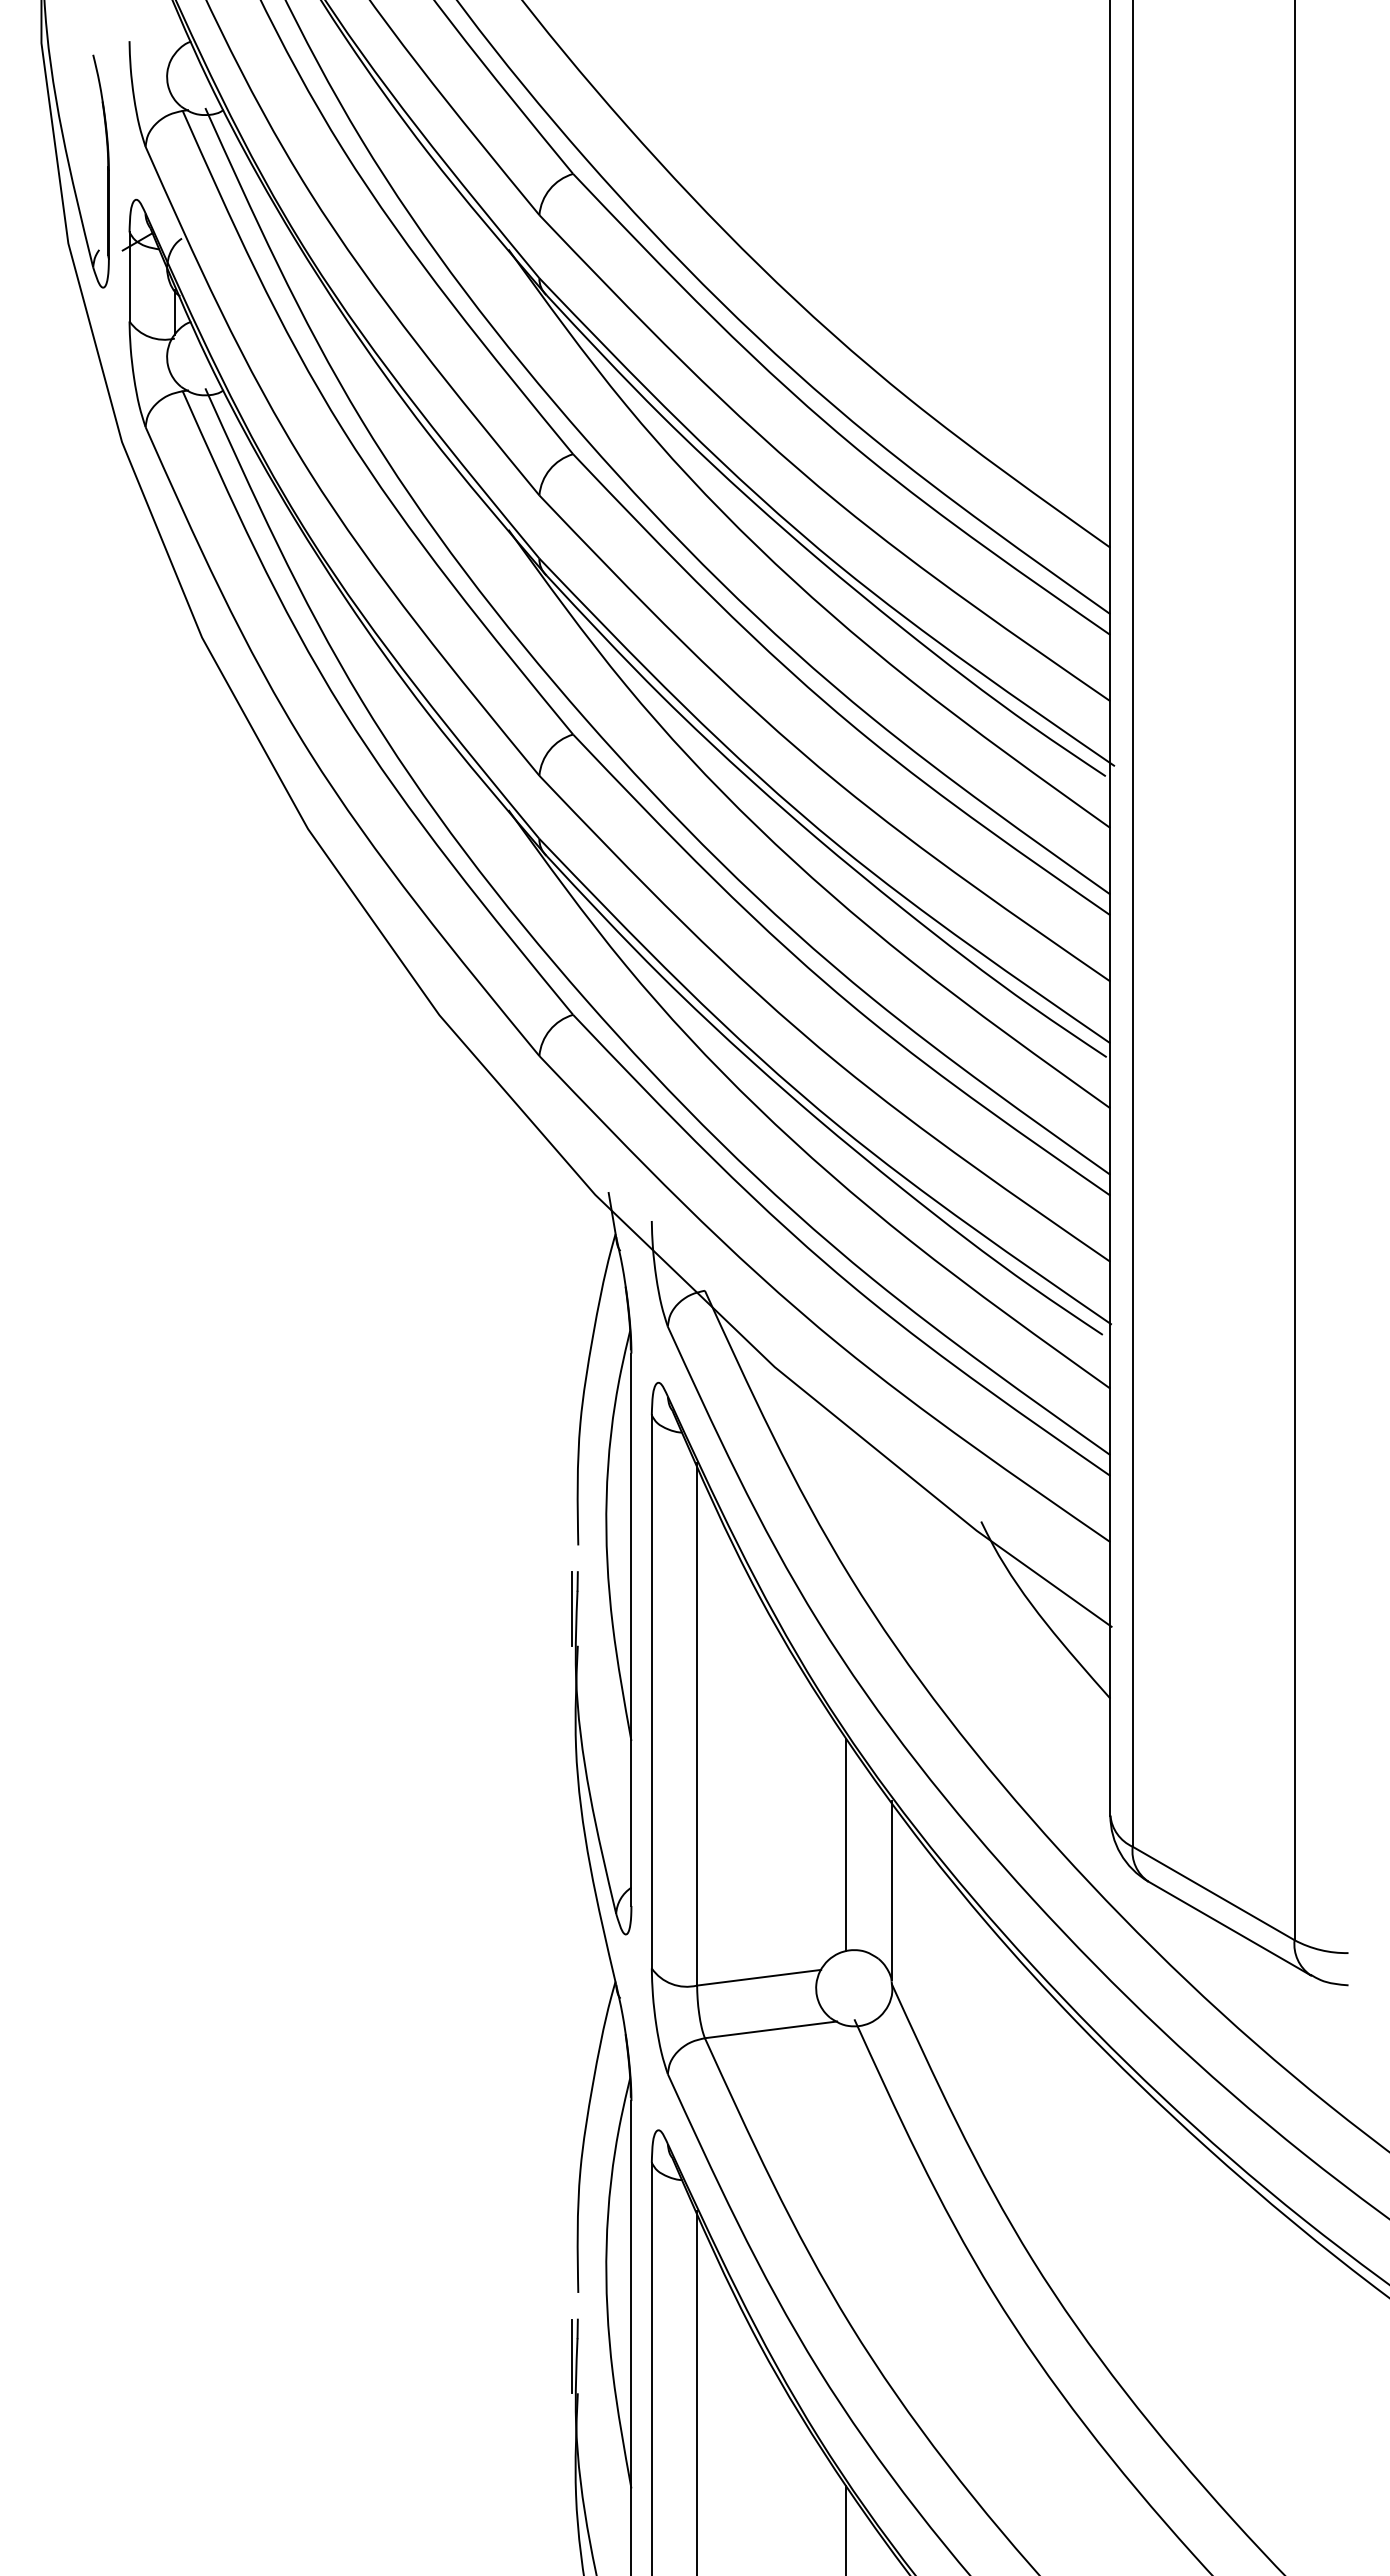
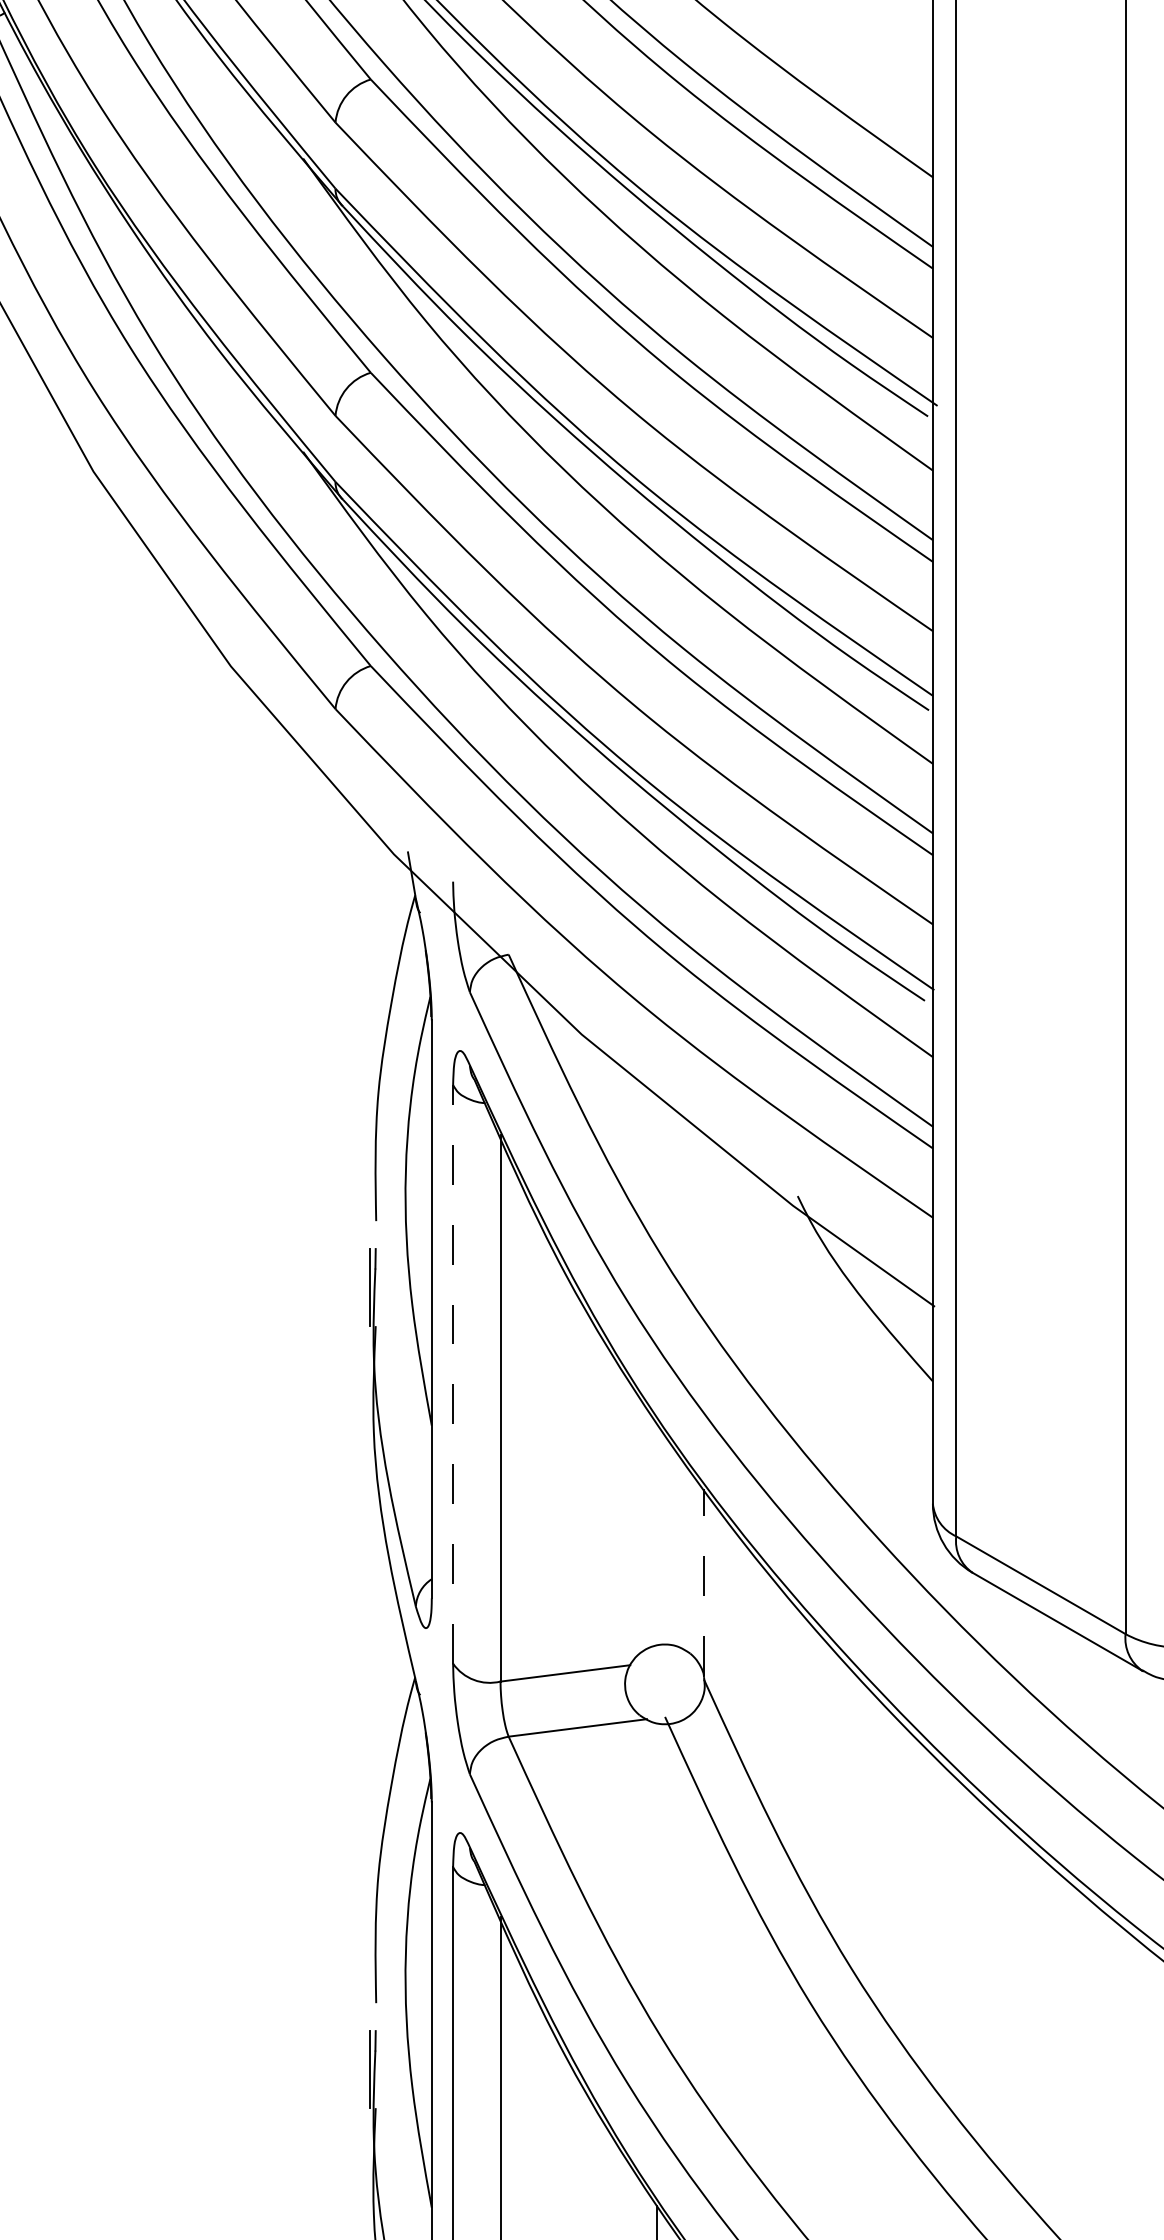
line: (651, 1691) -> (452, 1373), solid -> dashed
line: (846, 1844) -> (656, 1534), removed
line: (891, 1890) -> (703, 1582), solid -> dashed

